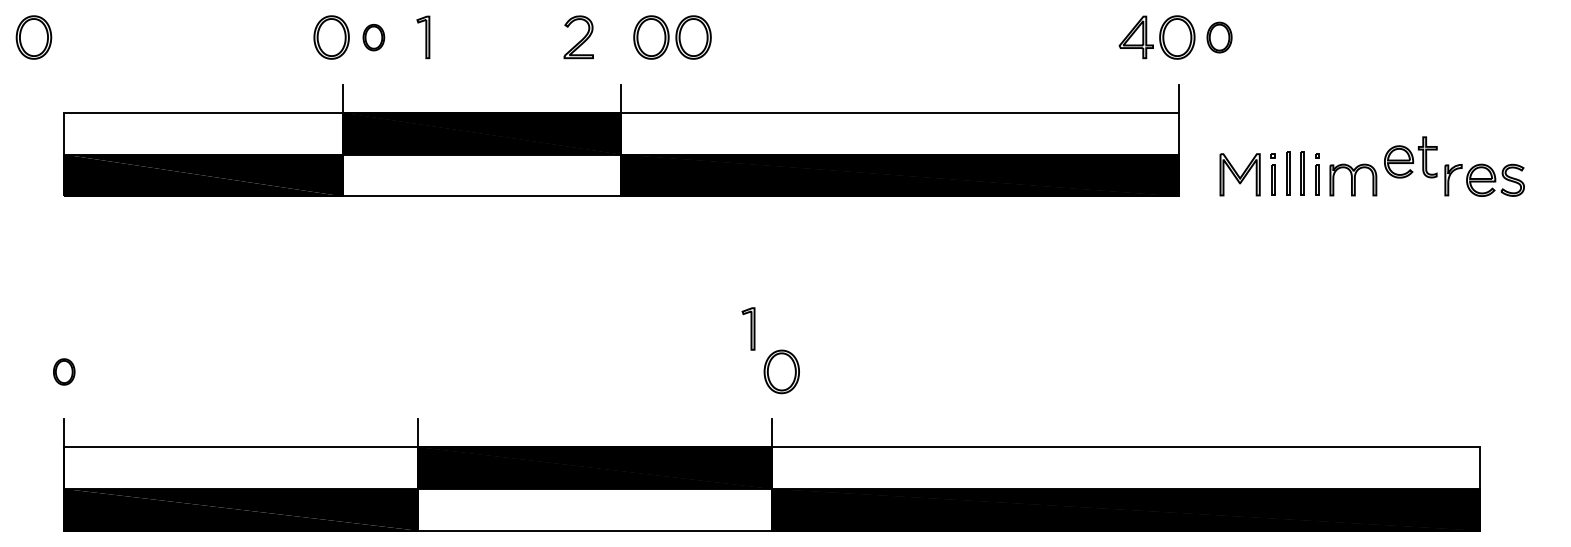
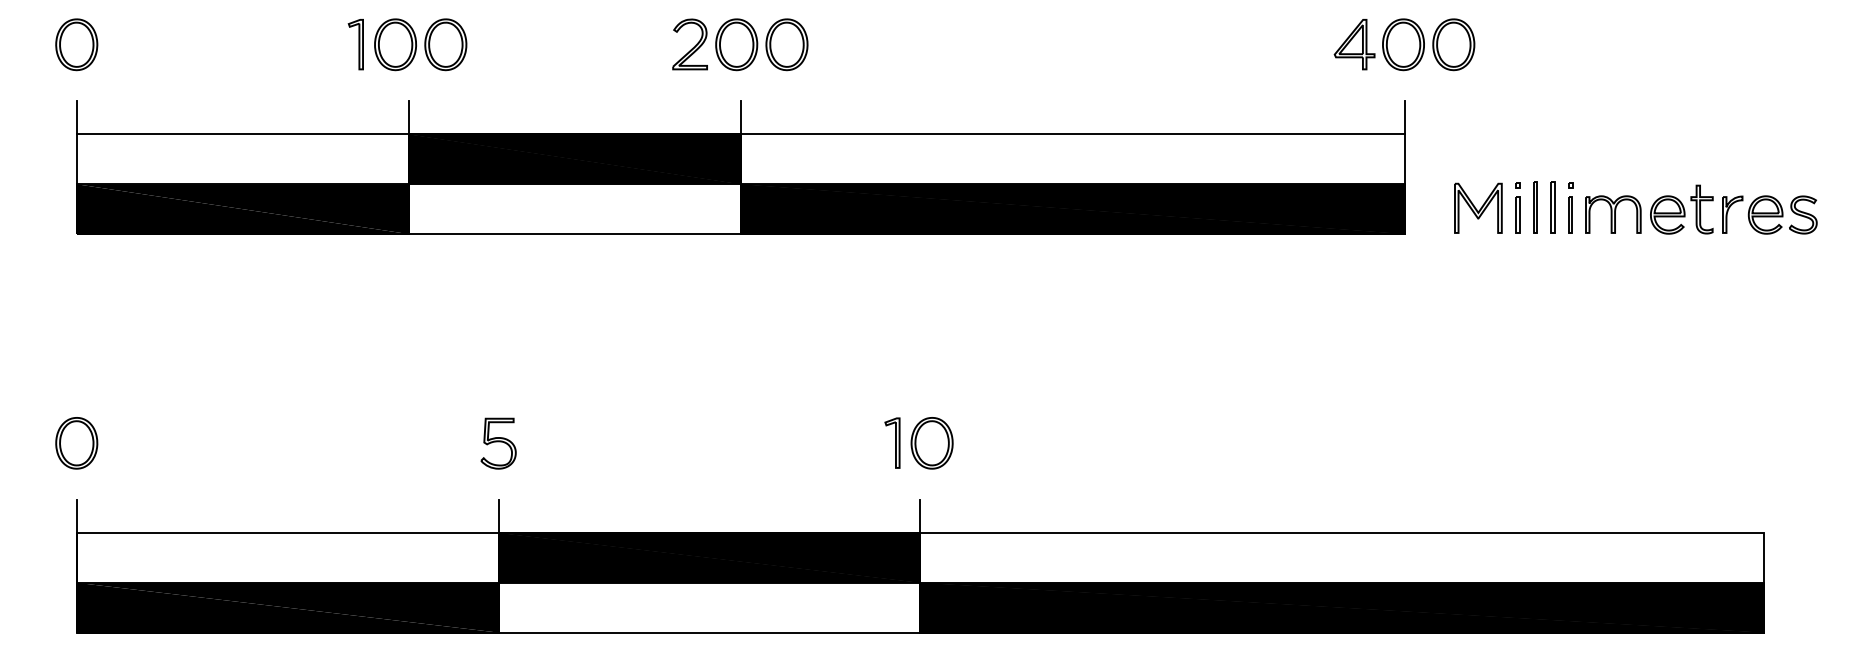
part: (33, 37) -> (76, 44), moved
part: (373, 37) -> (445, 44), size x1.67
part: (423, 37) -> (355, 44), moved
part: (672, 37) -> (761, 44), moved
part: (1219, 37) -> (1453, 44), size x1.43
line: (63, 98) -> (76, 117), added
part: (1410, 157) -> (1681, 209), moved
part: (748, 328) -> (892, 442), moved
part: (63, 372) -> (76, 443), size x1.67
part: (418, 372) -> (498, 443), added

